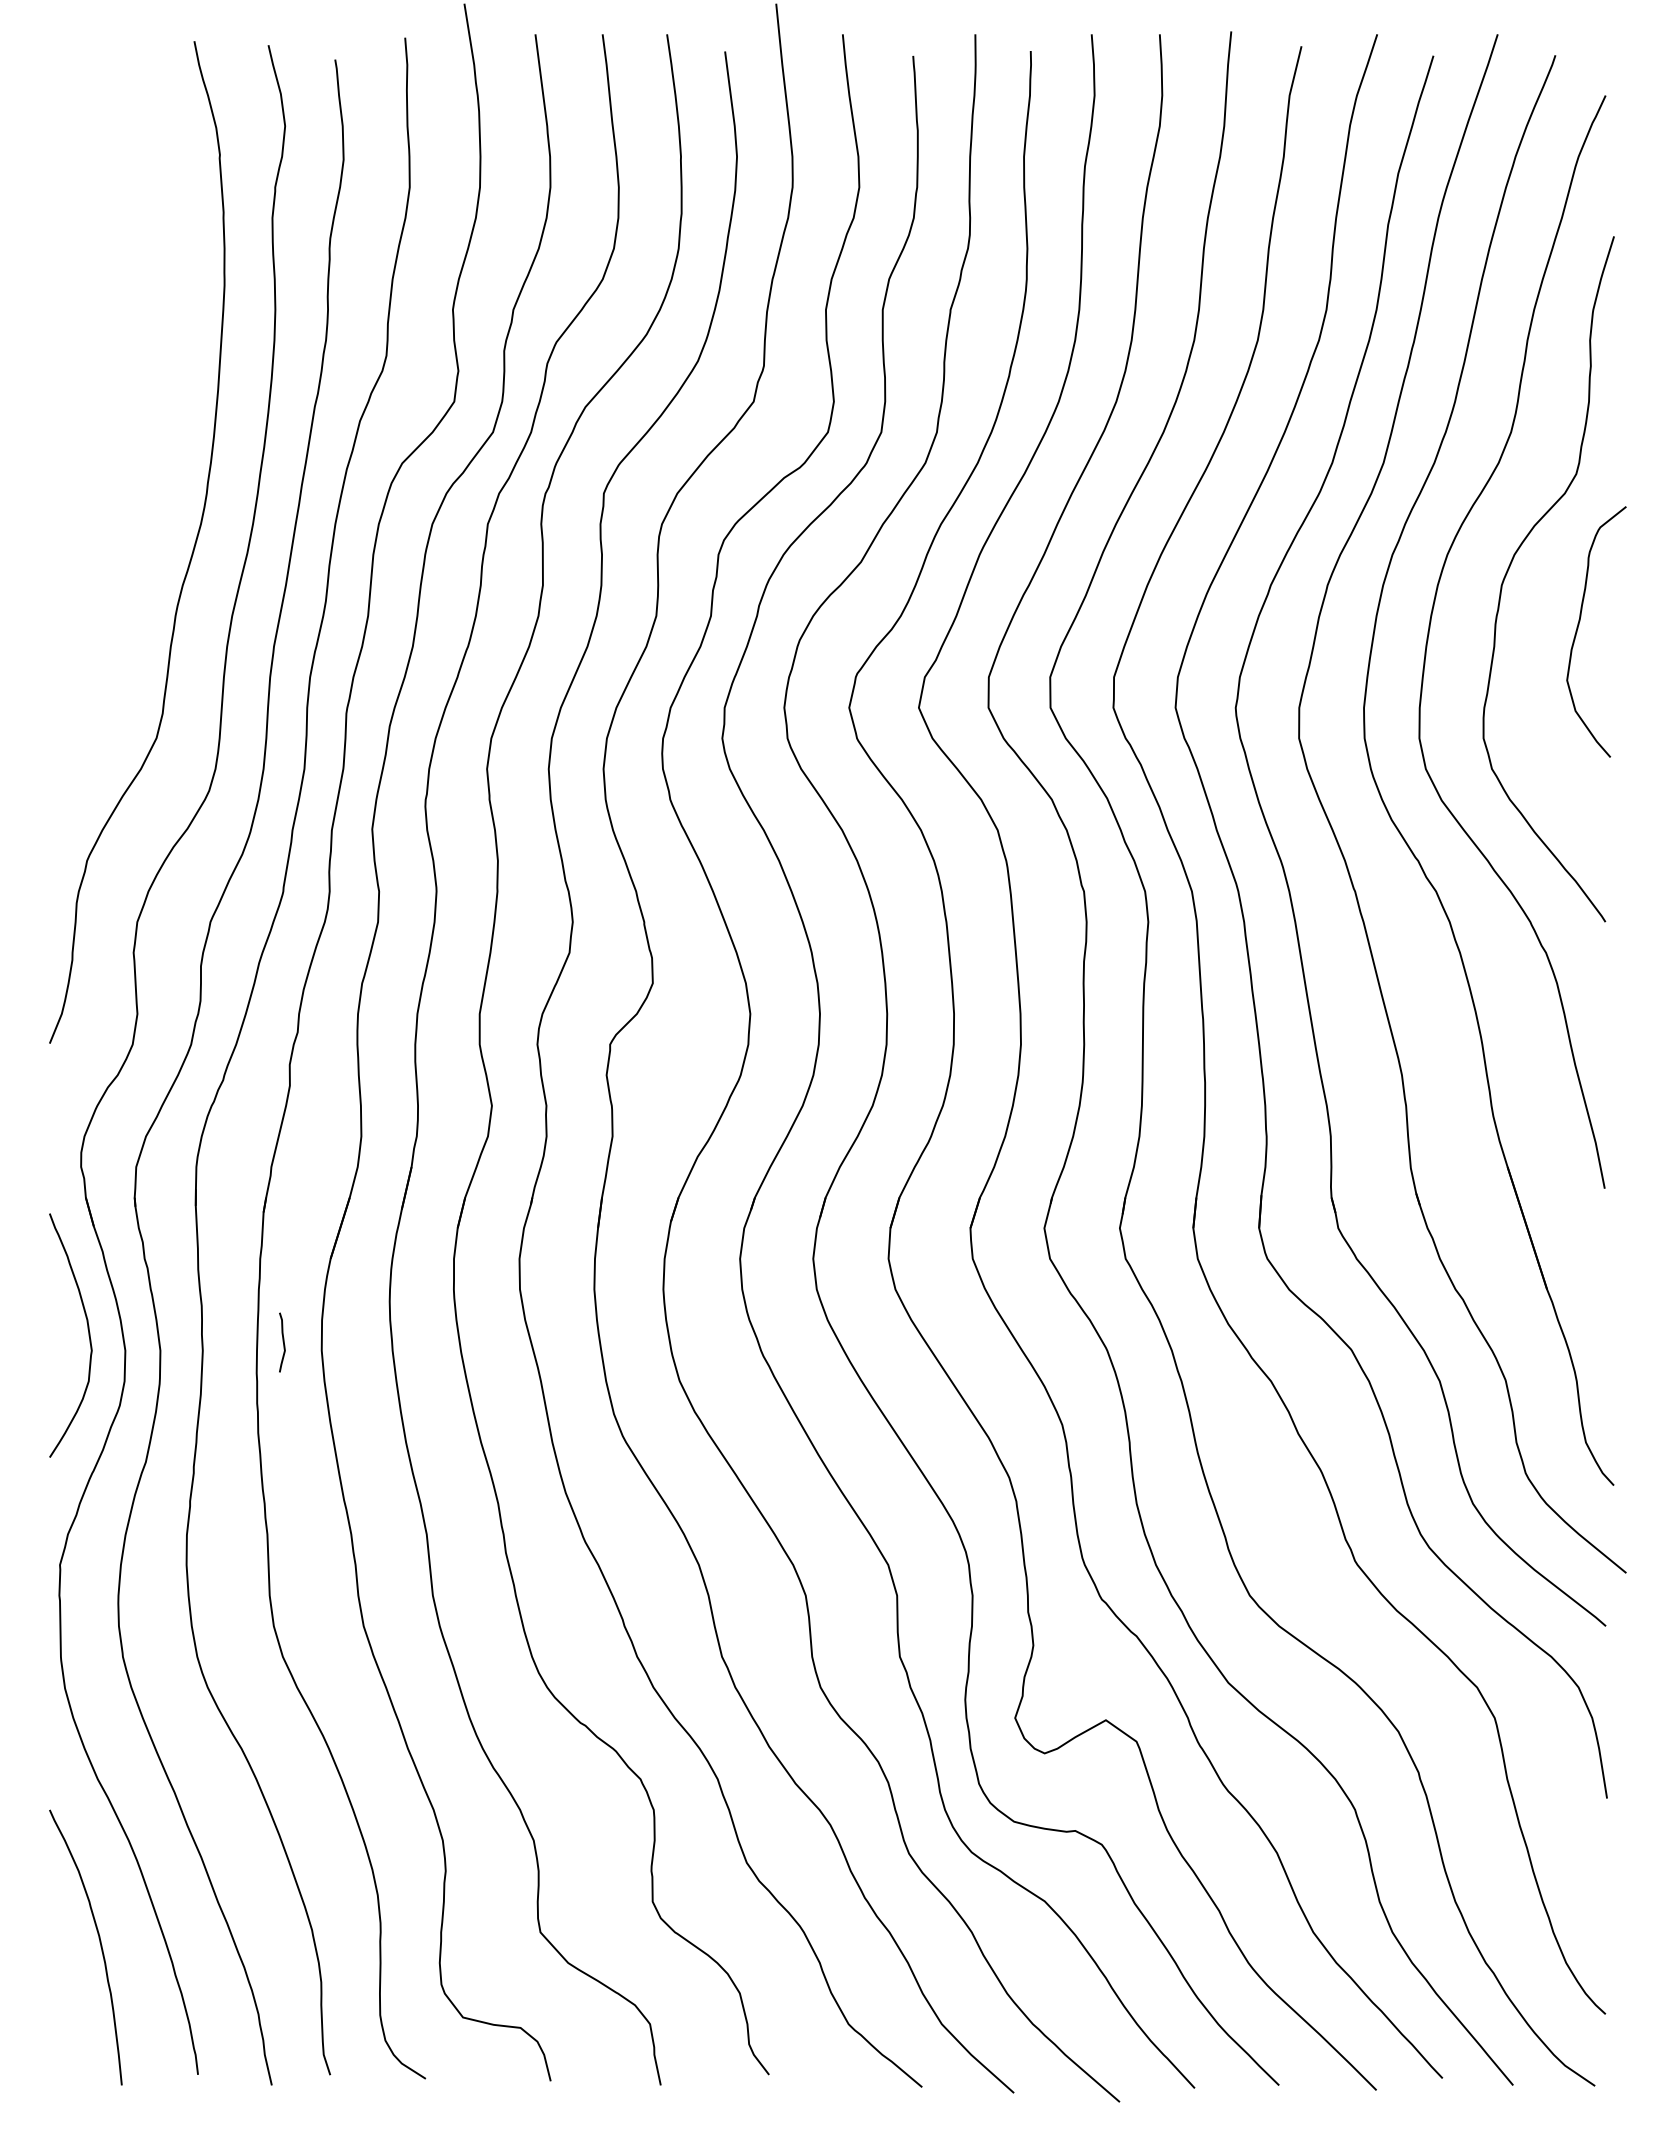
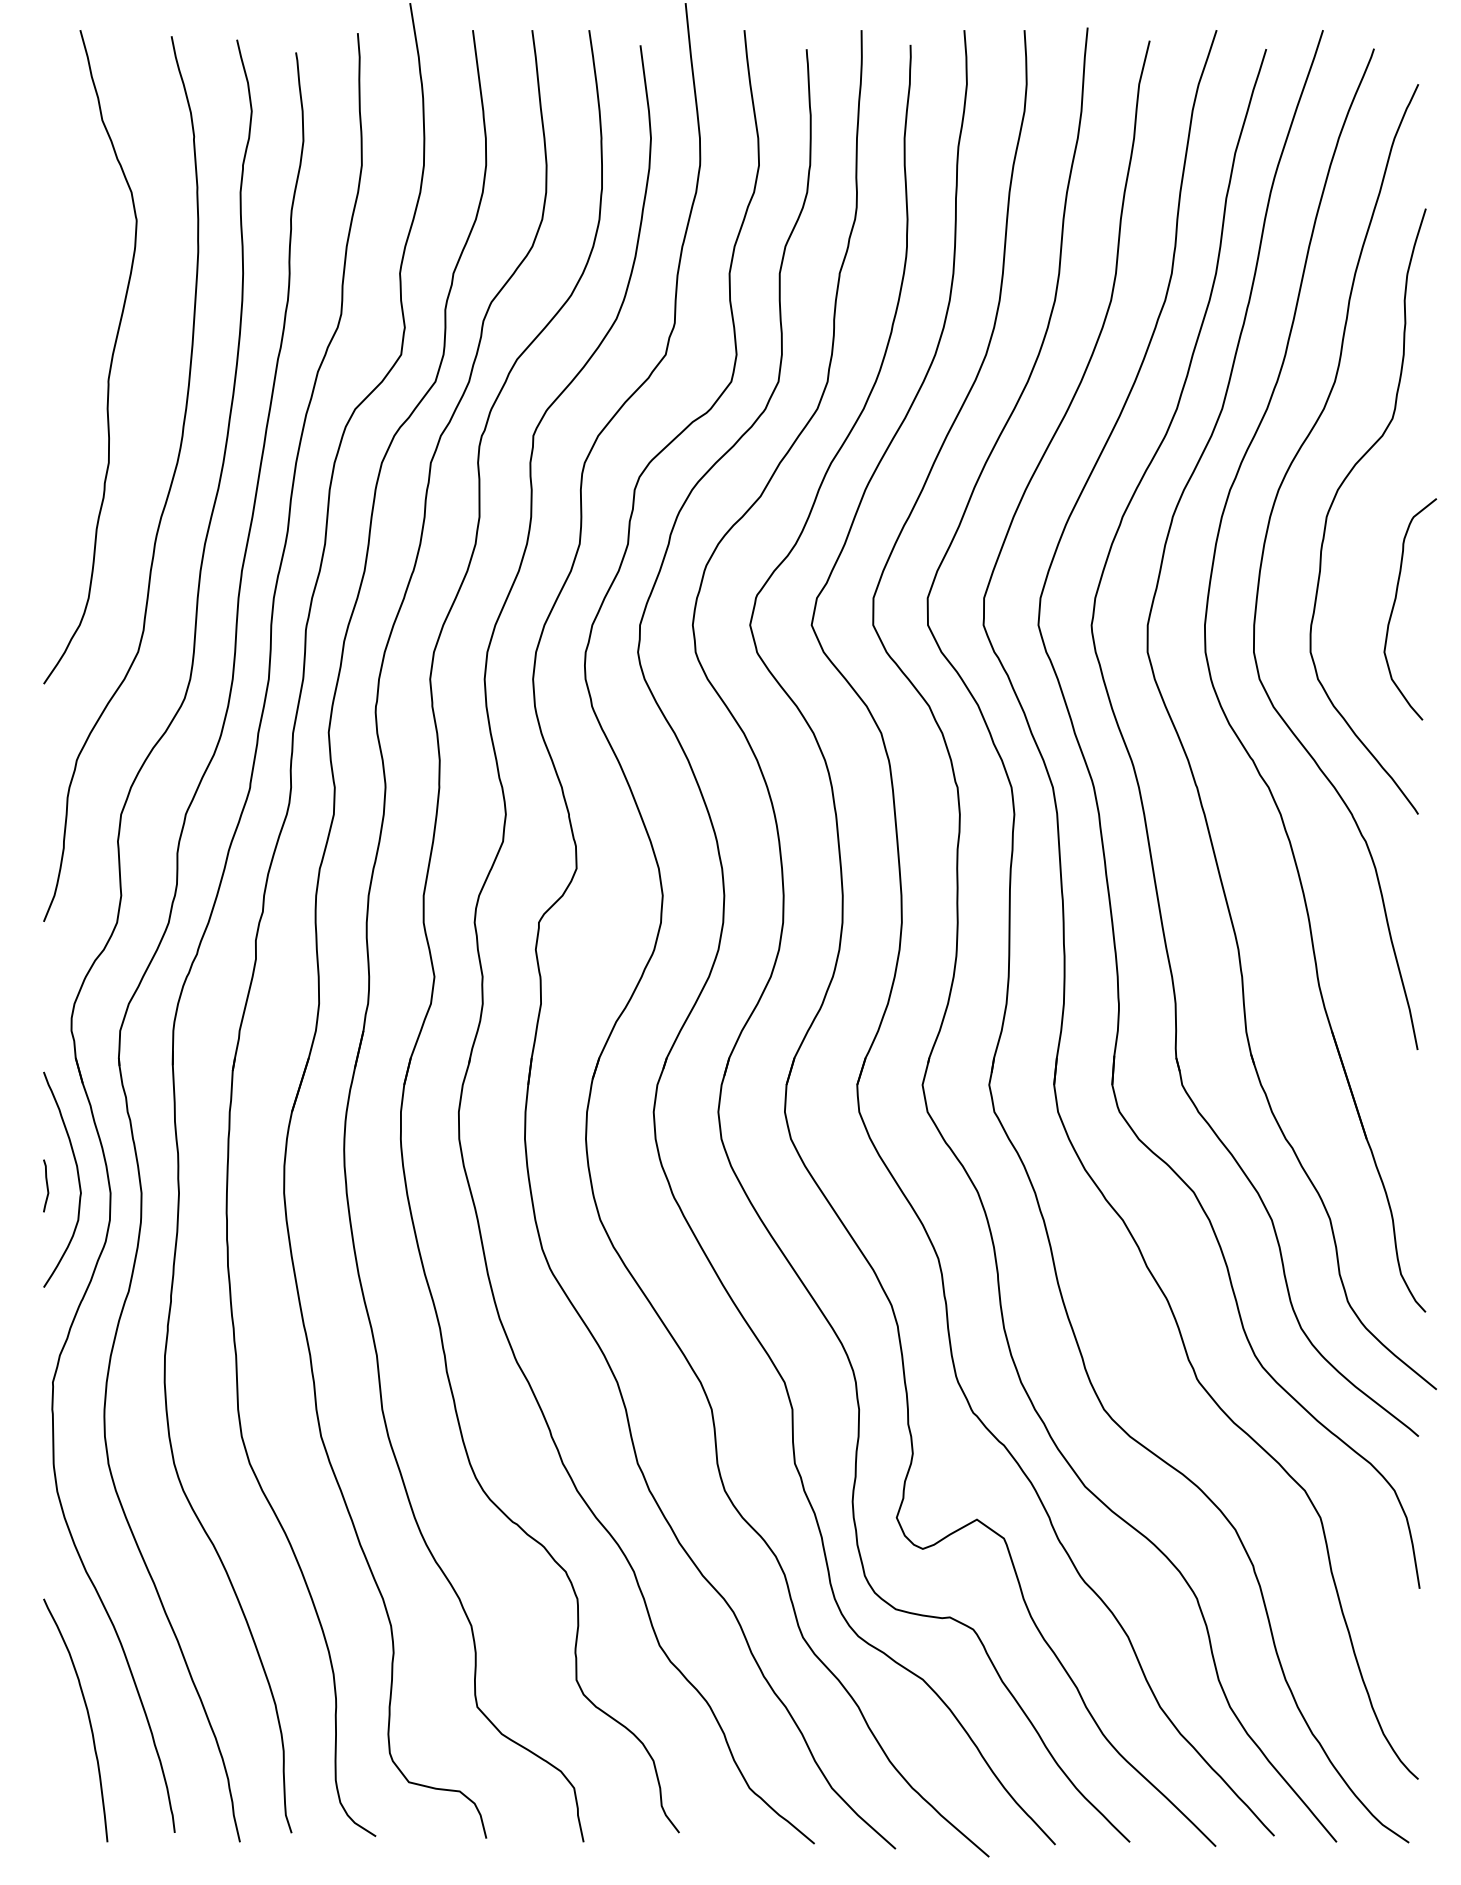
curve: (125, 408) -> (110, 360), added
curve: (1579, 625) -> (1395, 603), moved
curve: (282, 1341) -> (46, 1185), moved

